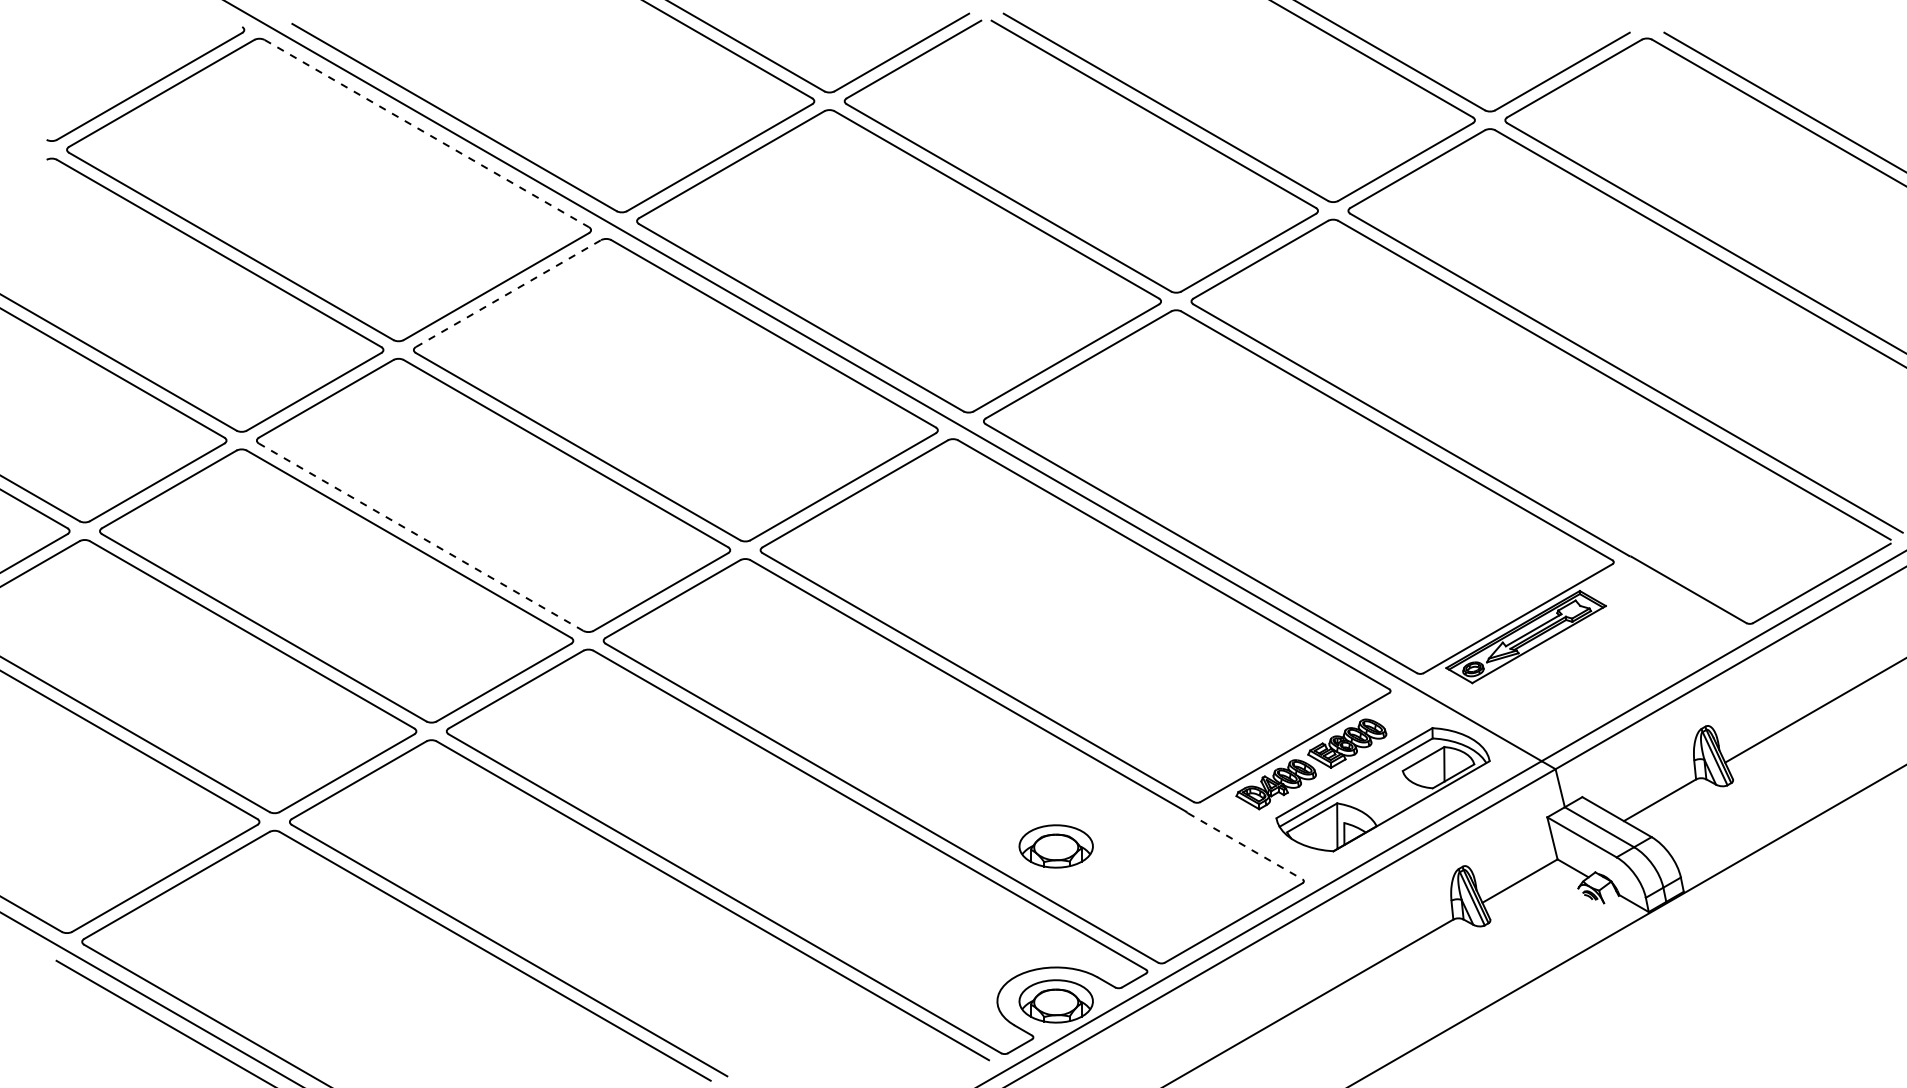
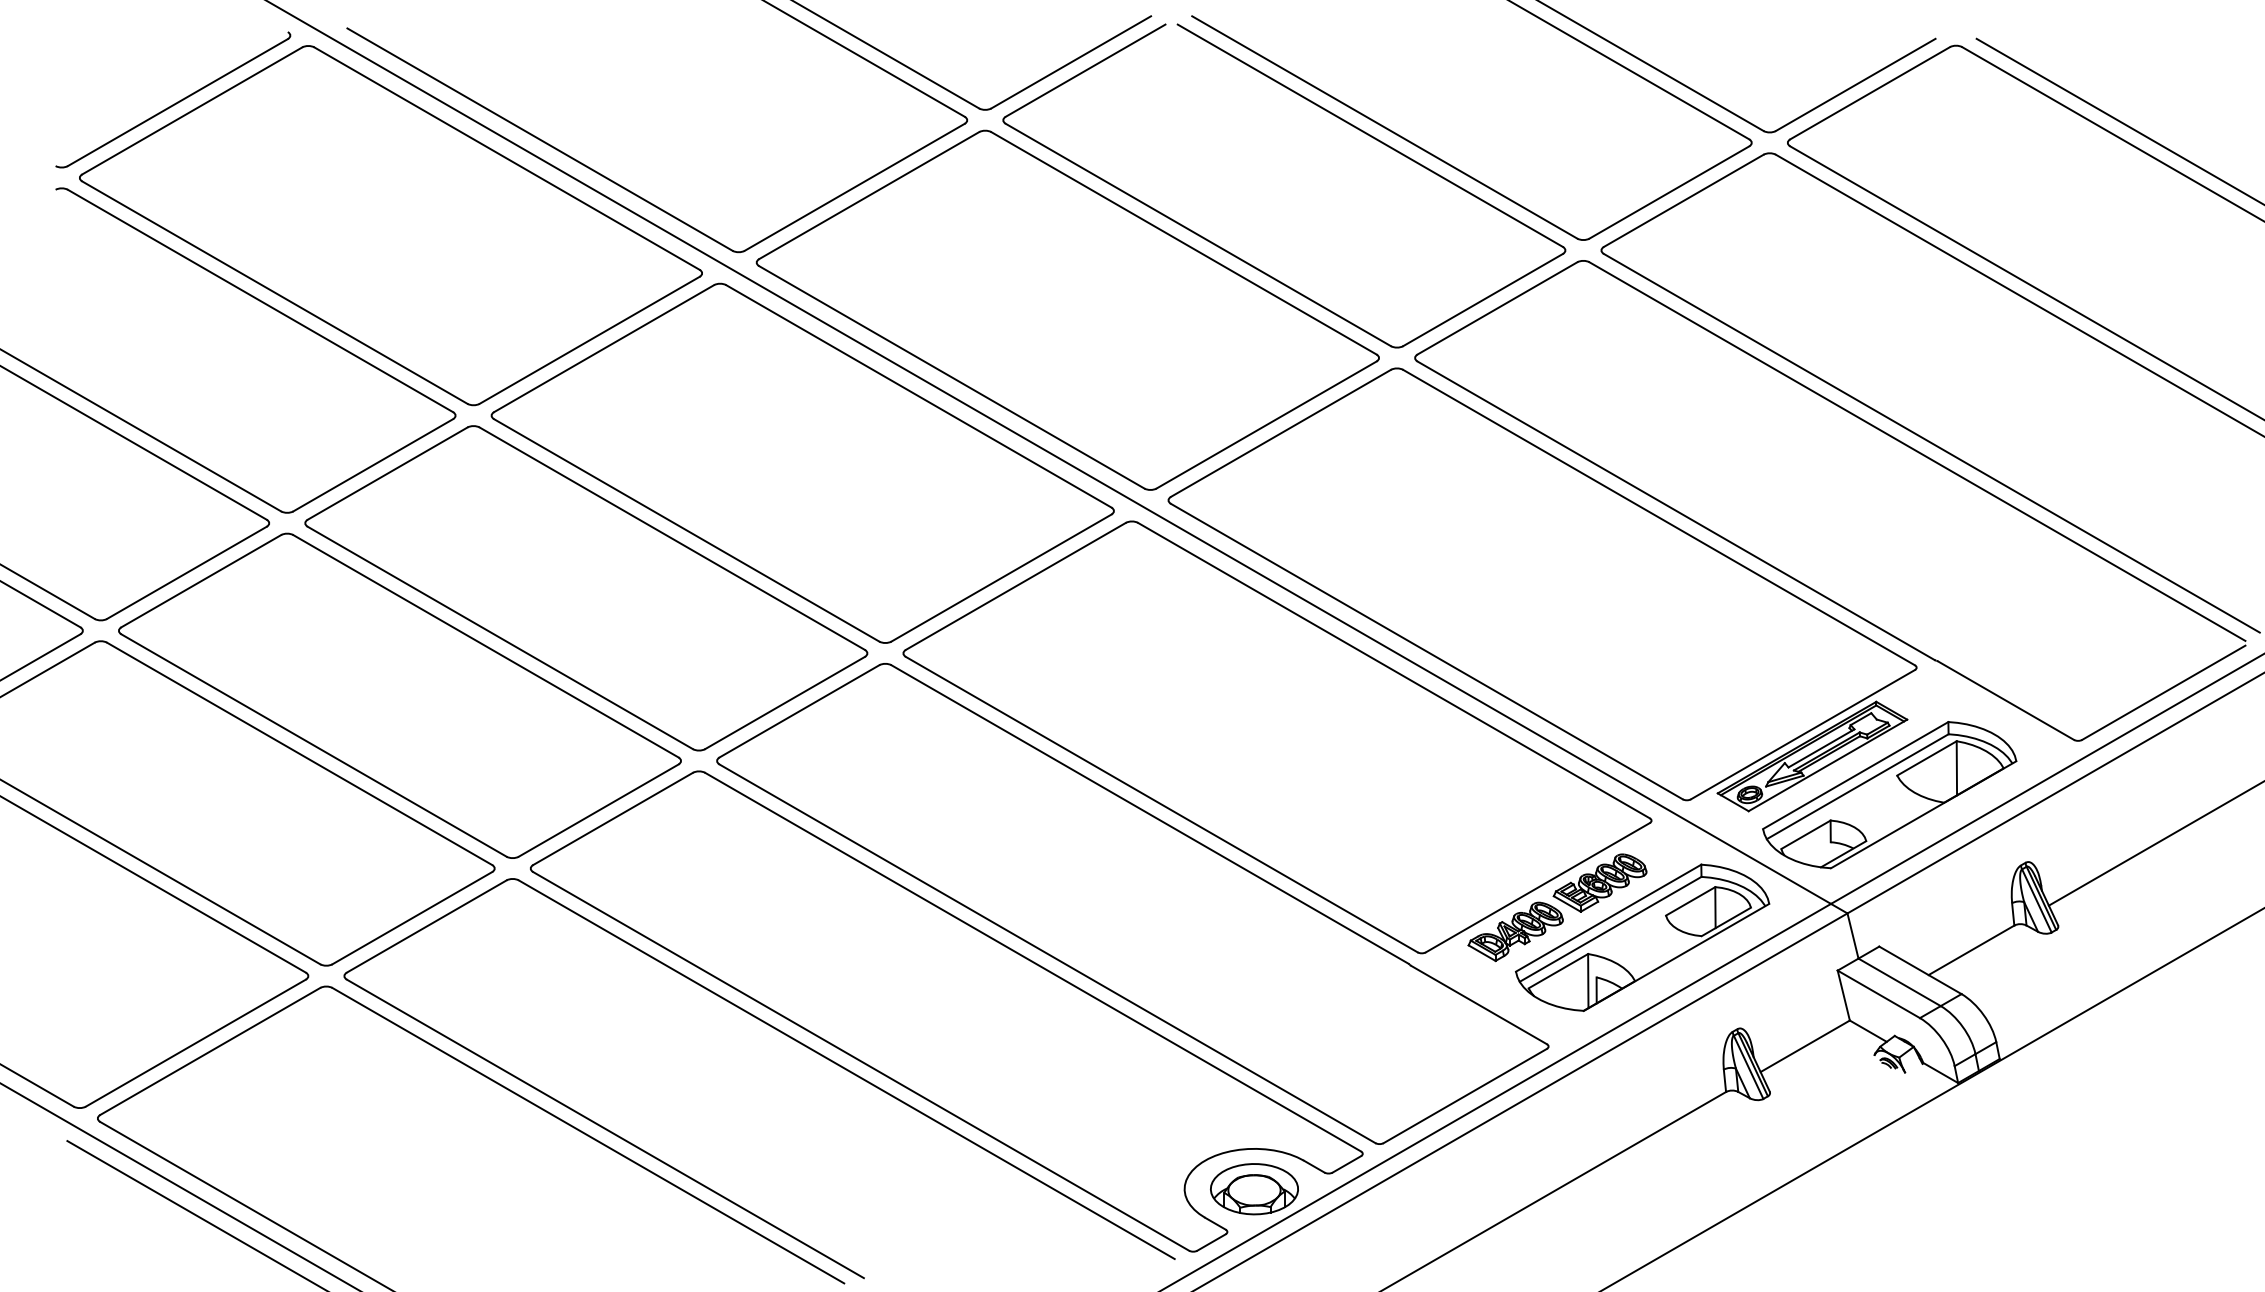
line: (427, 133) -> (507, 158), dashed -> solid
line: (508, 293) -> (604, 348), dashed -> solid
line: (420, 536) -> (499, 637), dashed -> solid
part: (1590, 669) -> (1889, 795), added
line: (1244, 845) -> (1478, 1004), dashed -> solid
part: (1056, 846) -> (1254, 1005), removed

